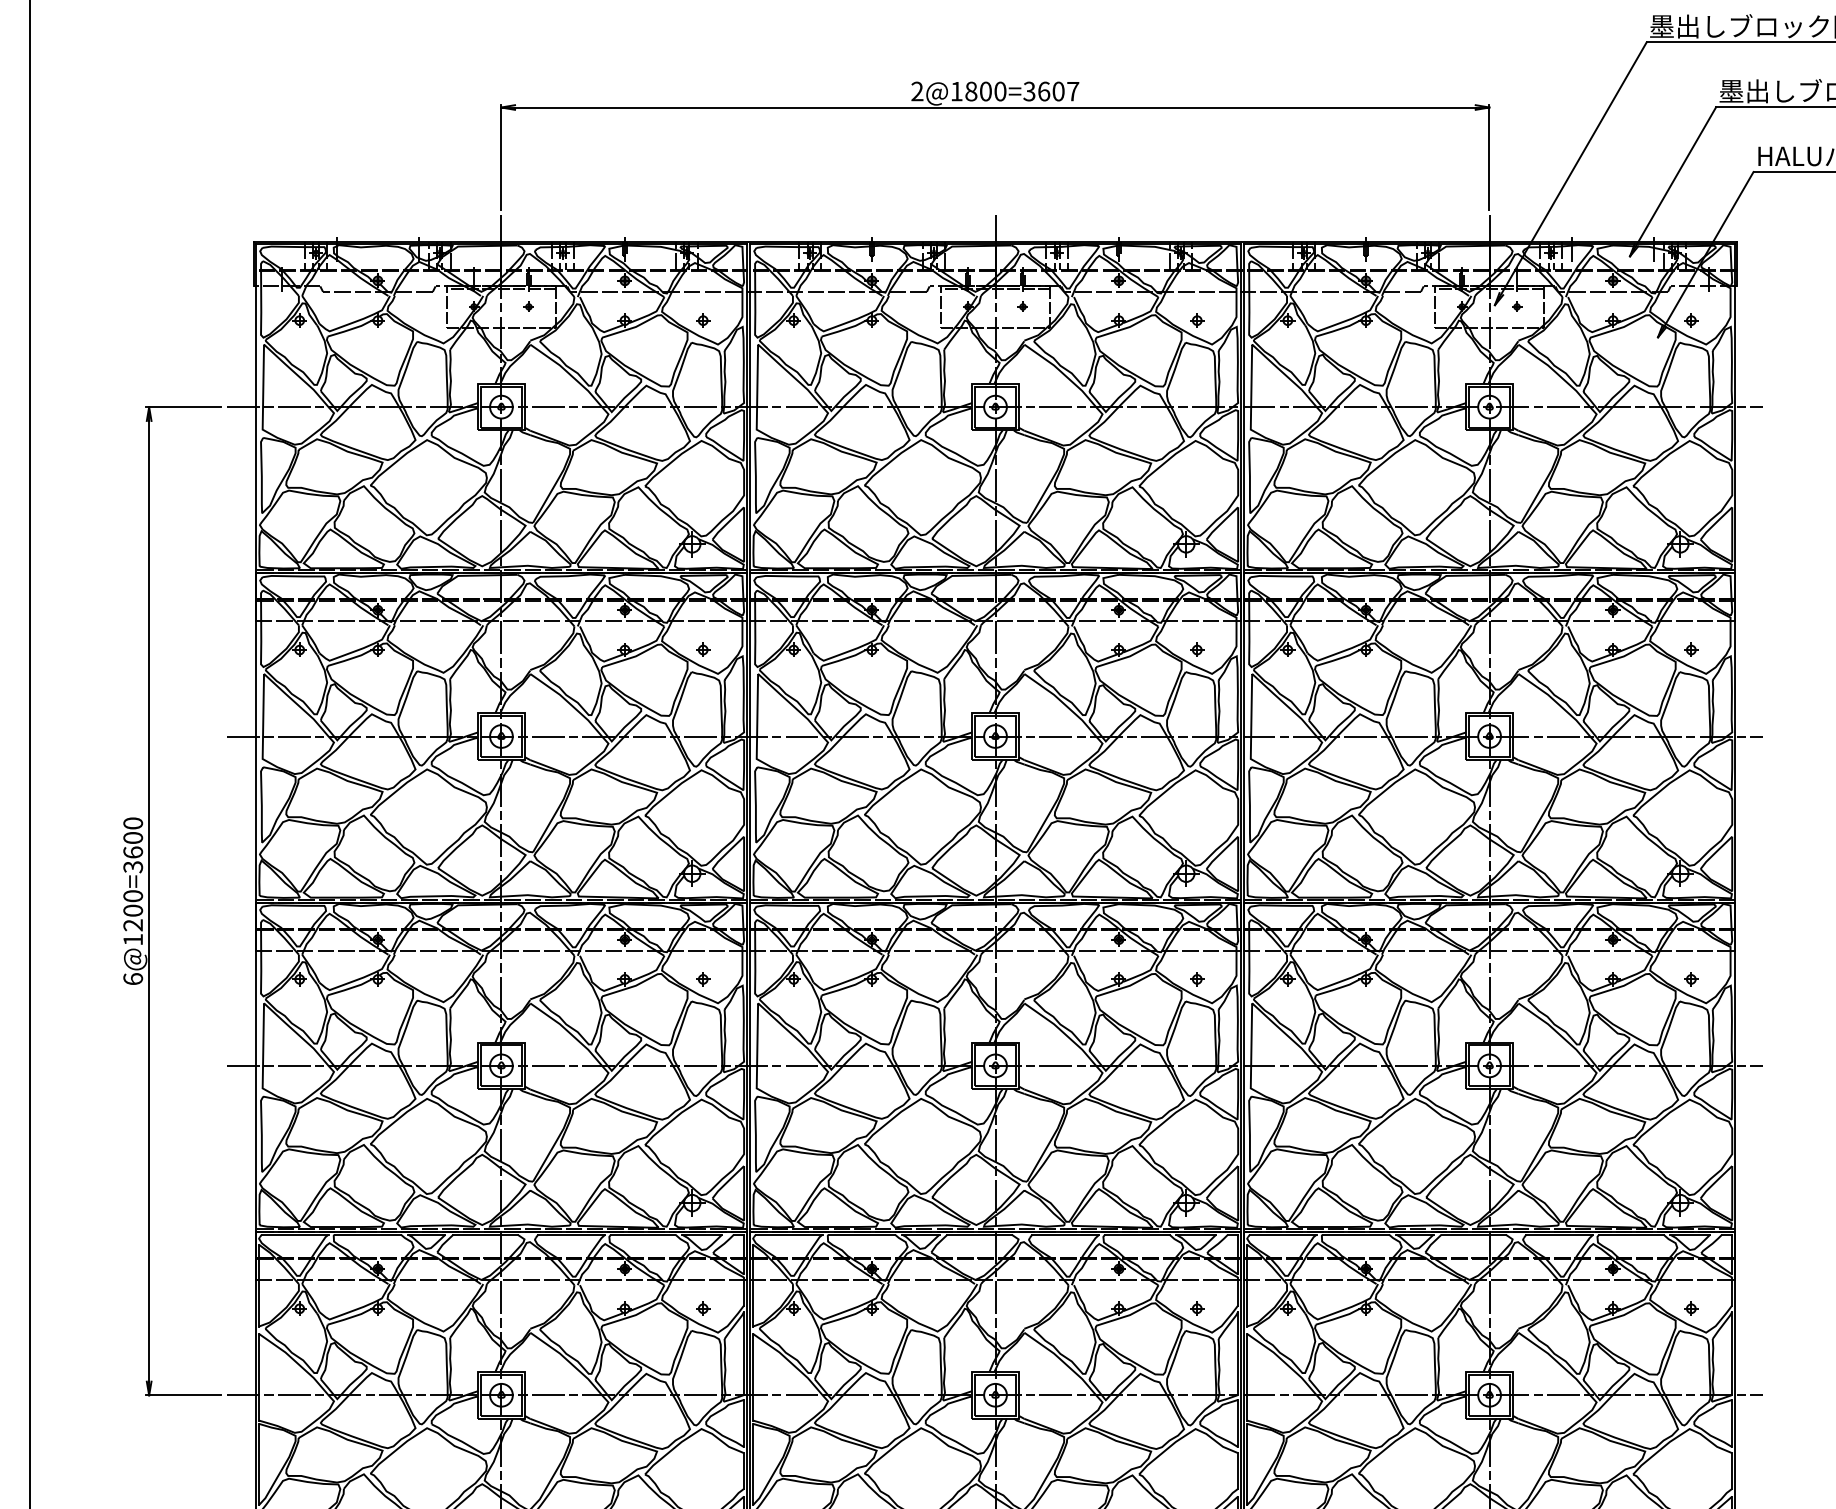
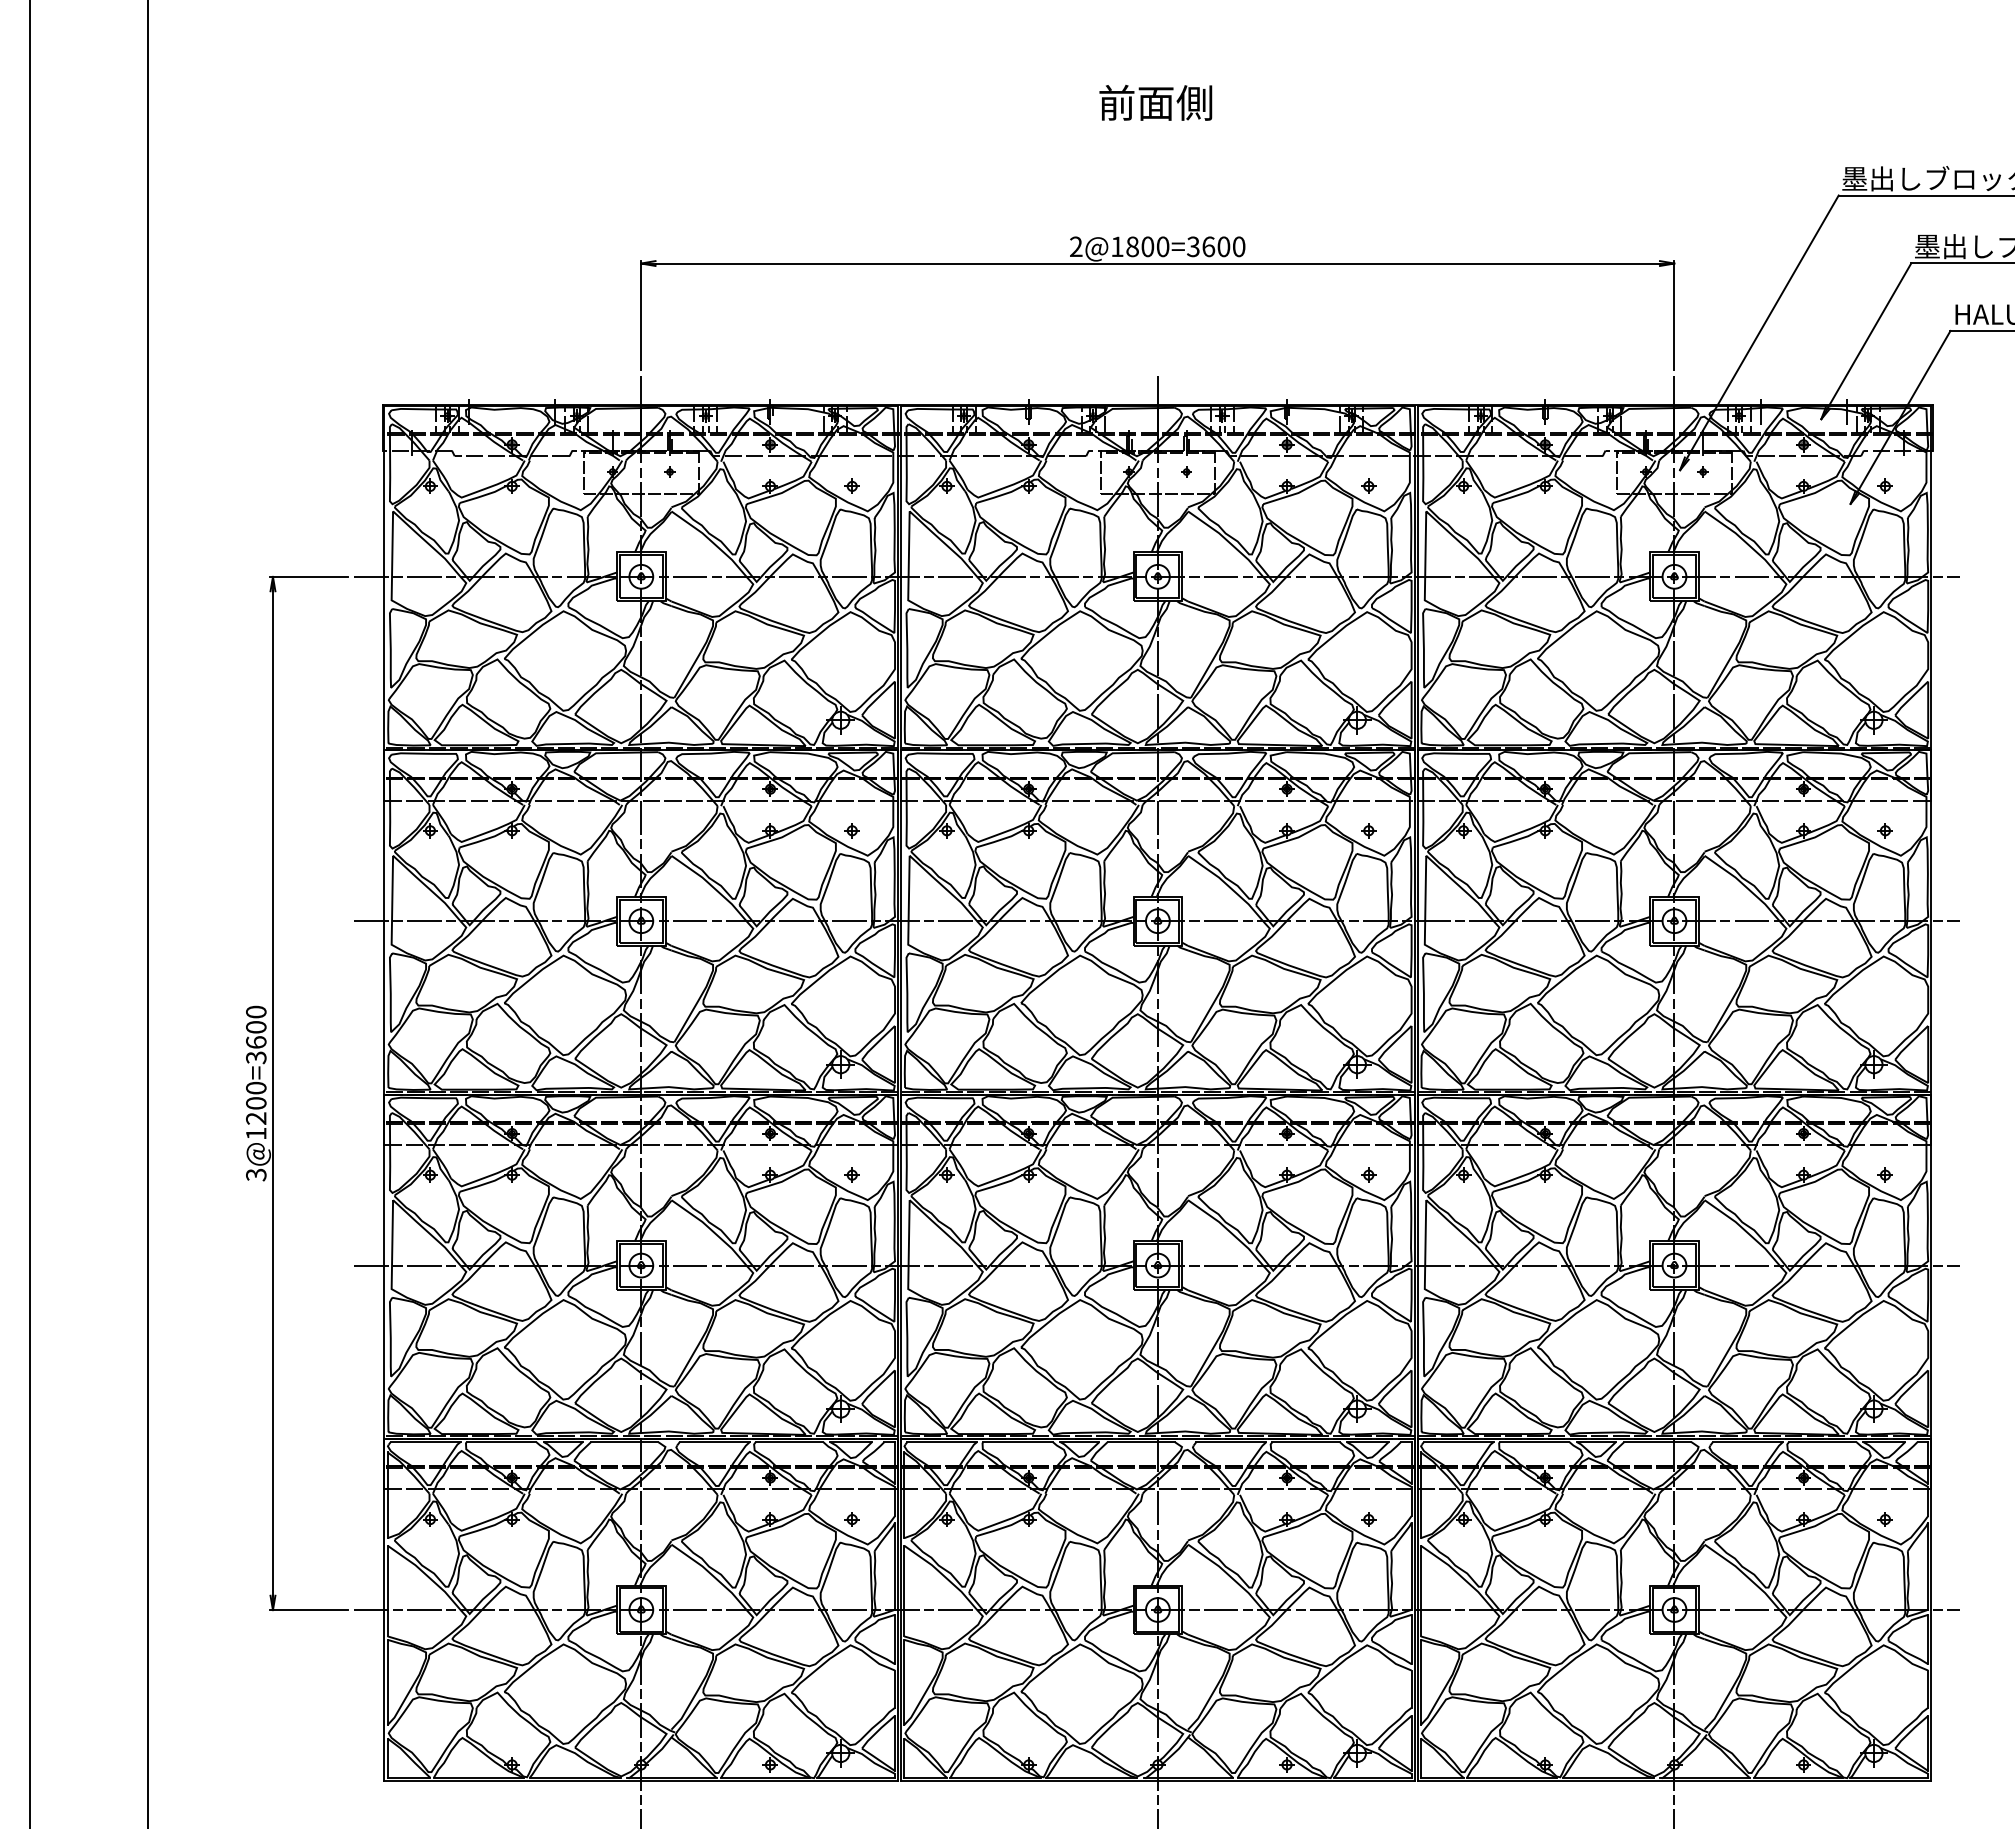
text: (1073, 91) -> (1239, 246), 2@1800=3607 -> 2@1800=3600
text: (133, 978) -> (256, 1174), 6@1200=3600 -> 3@1200=3600

